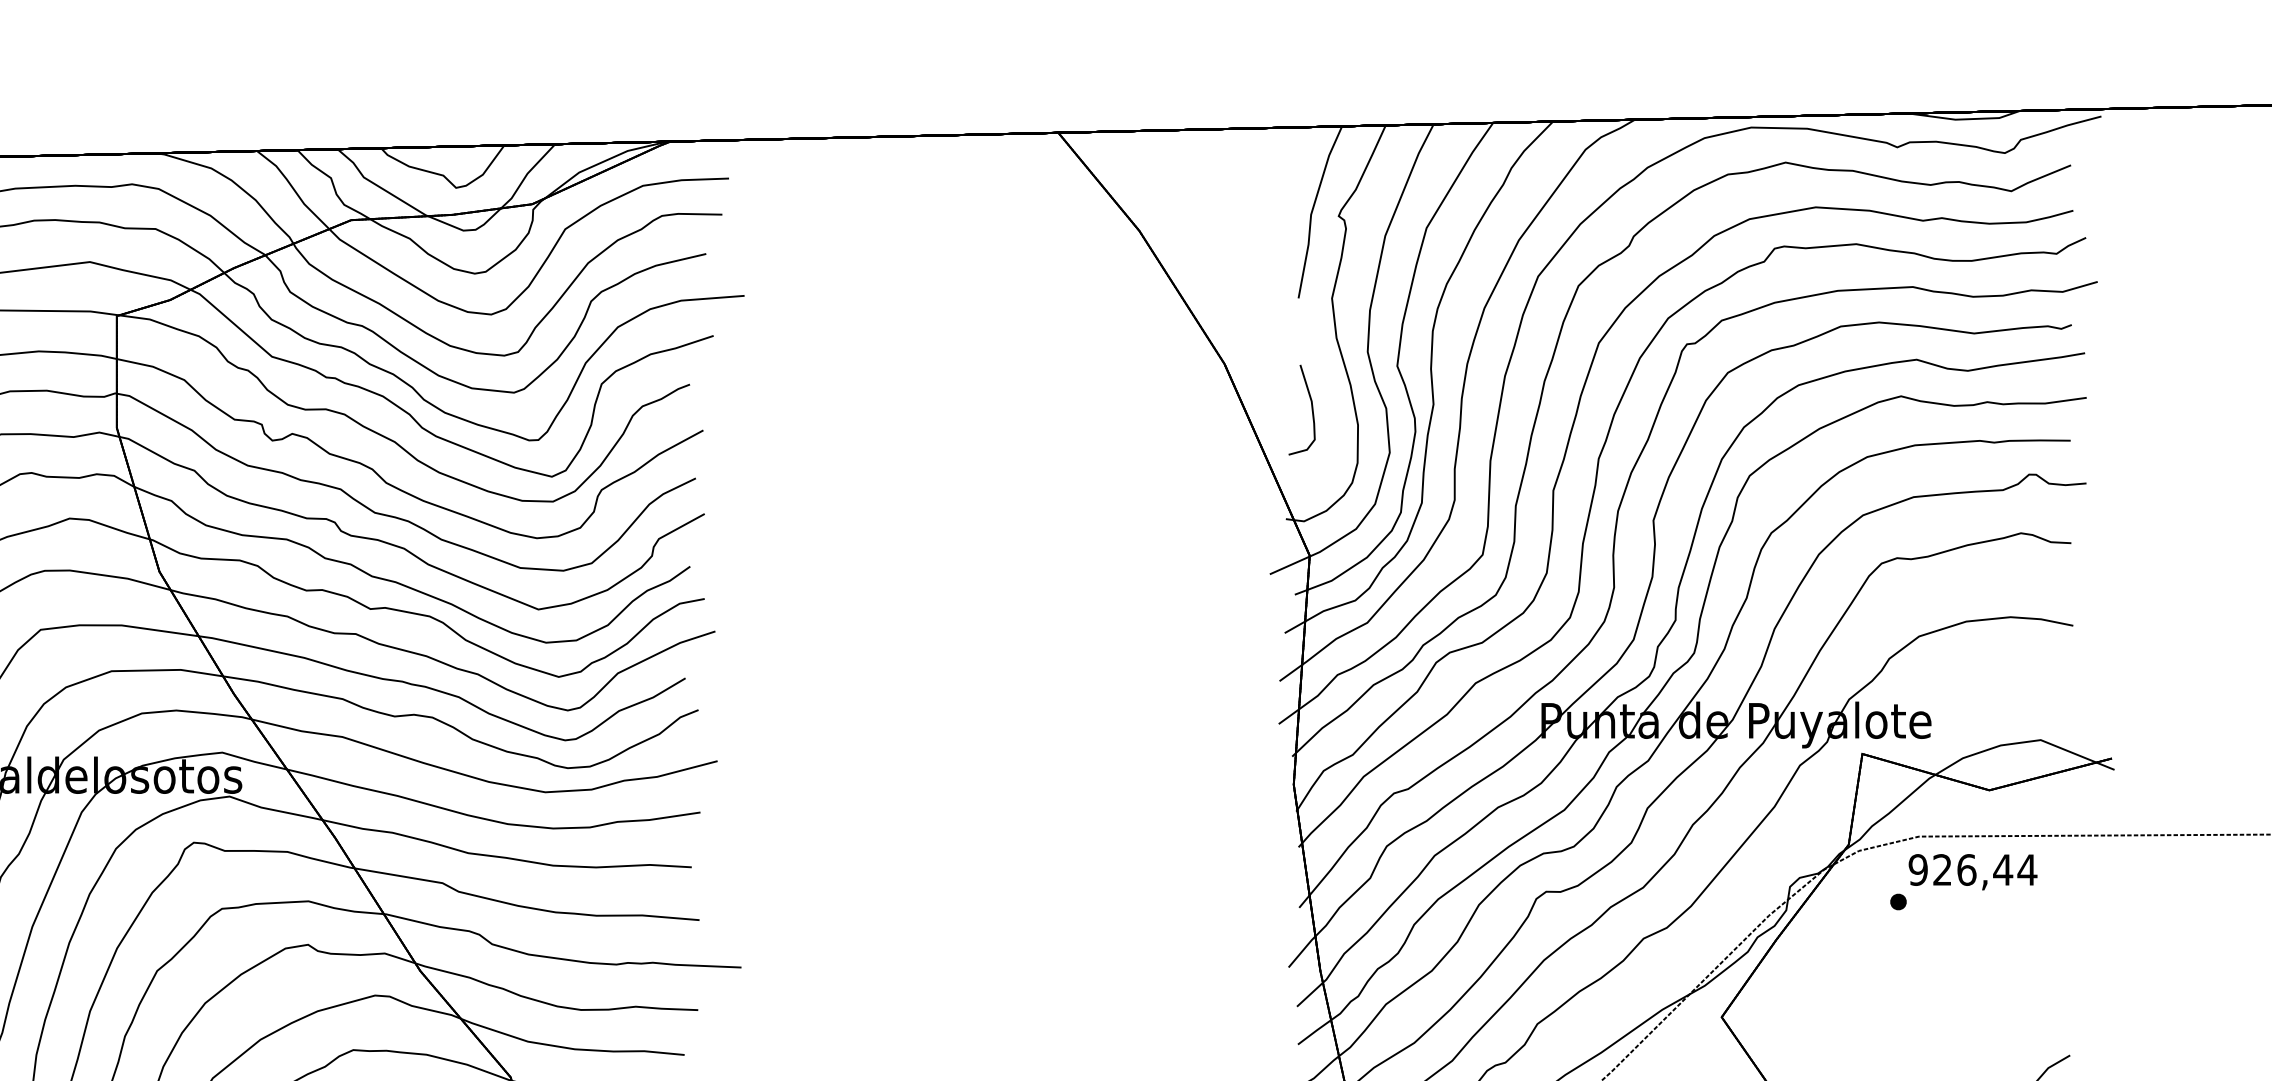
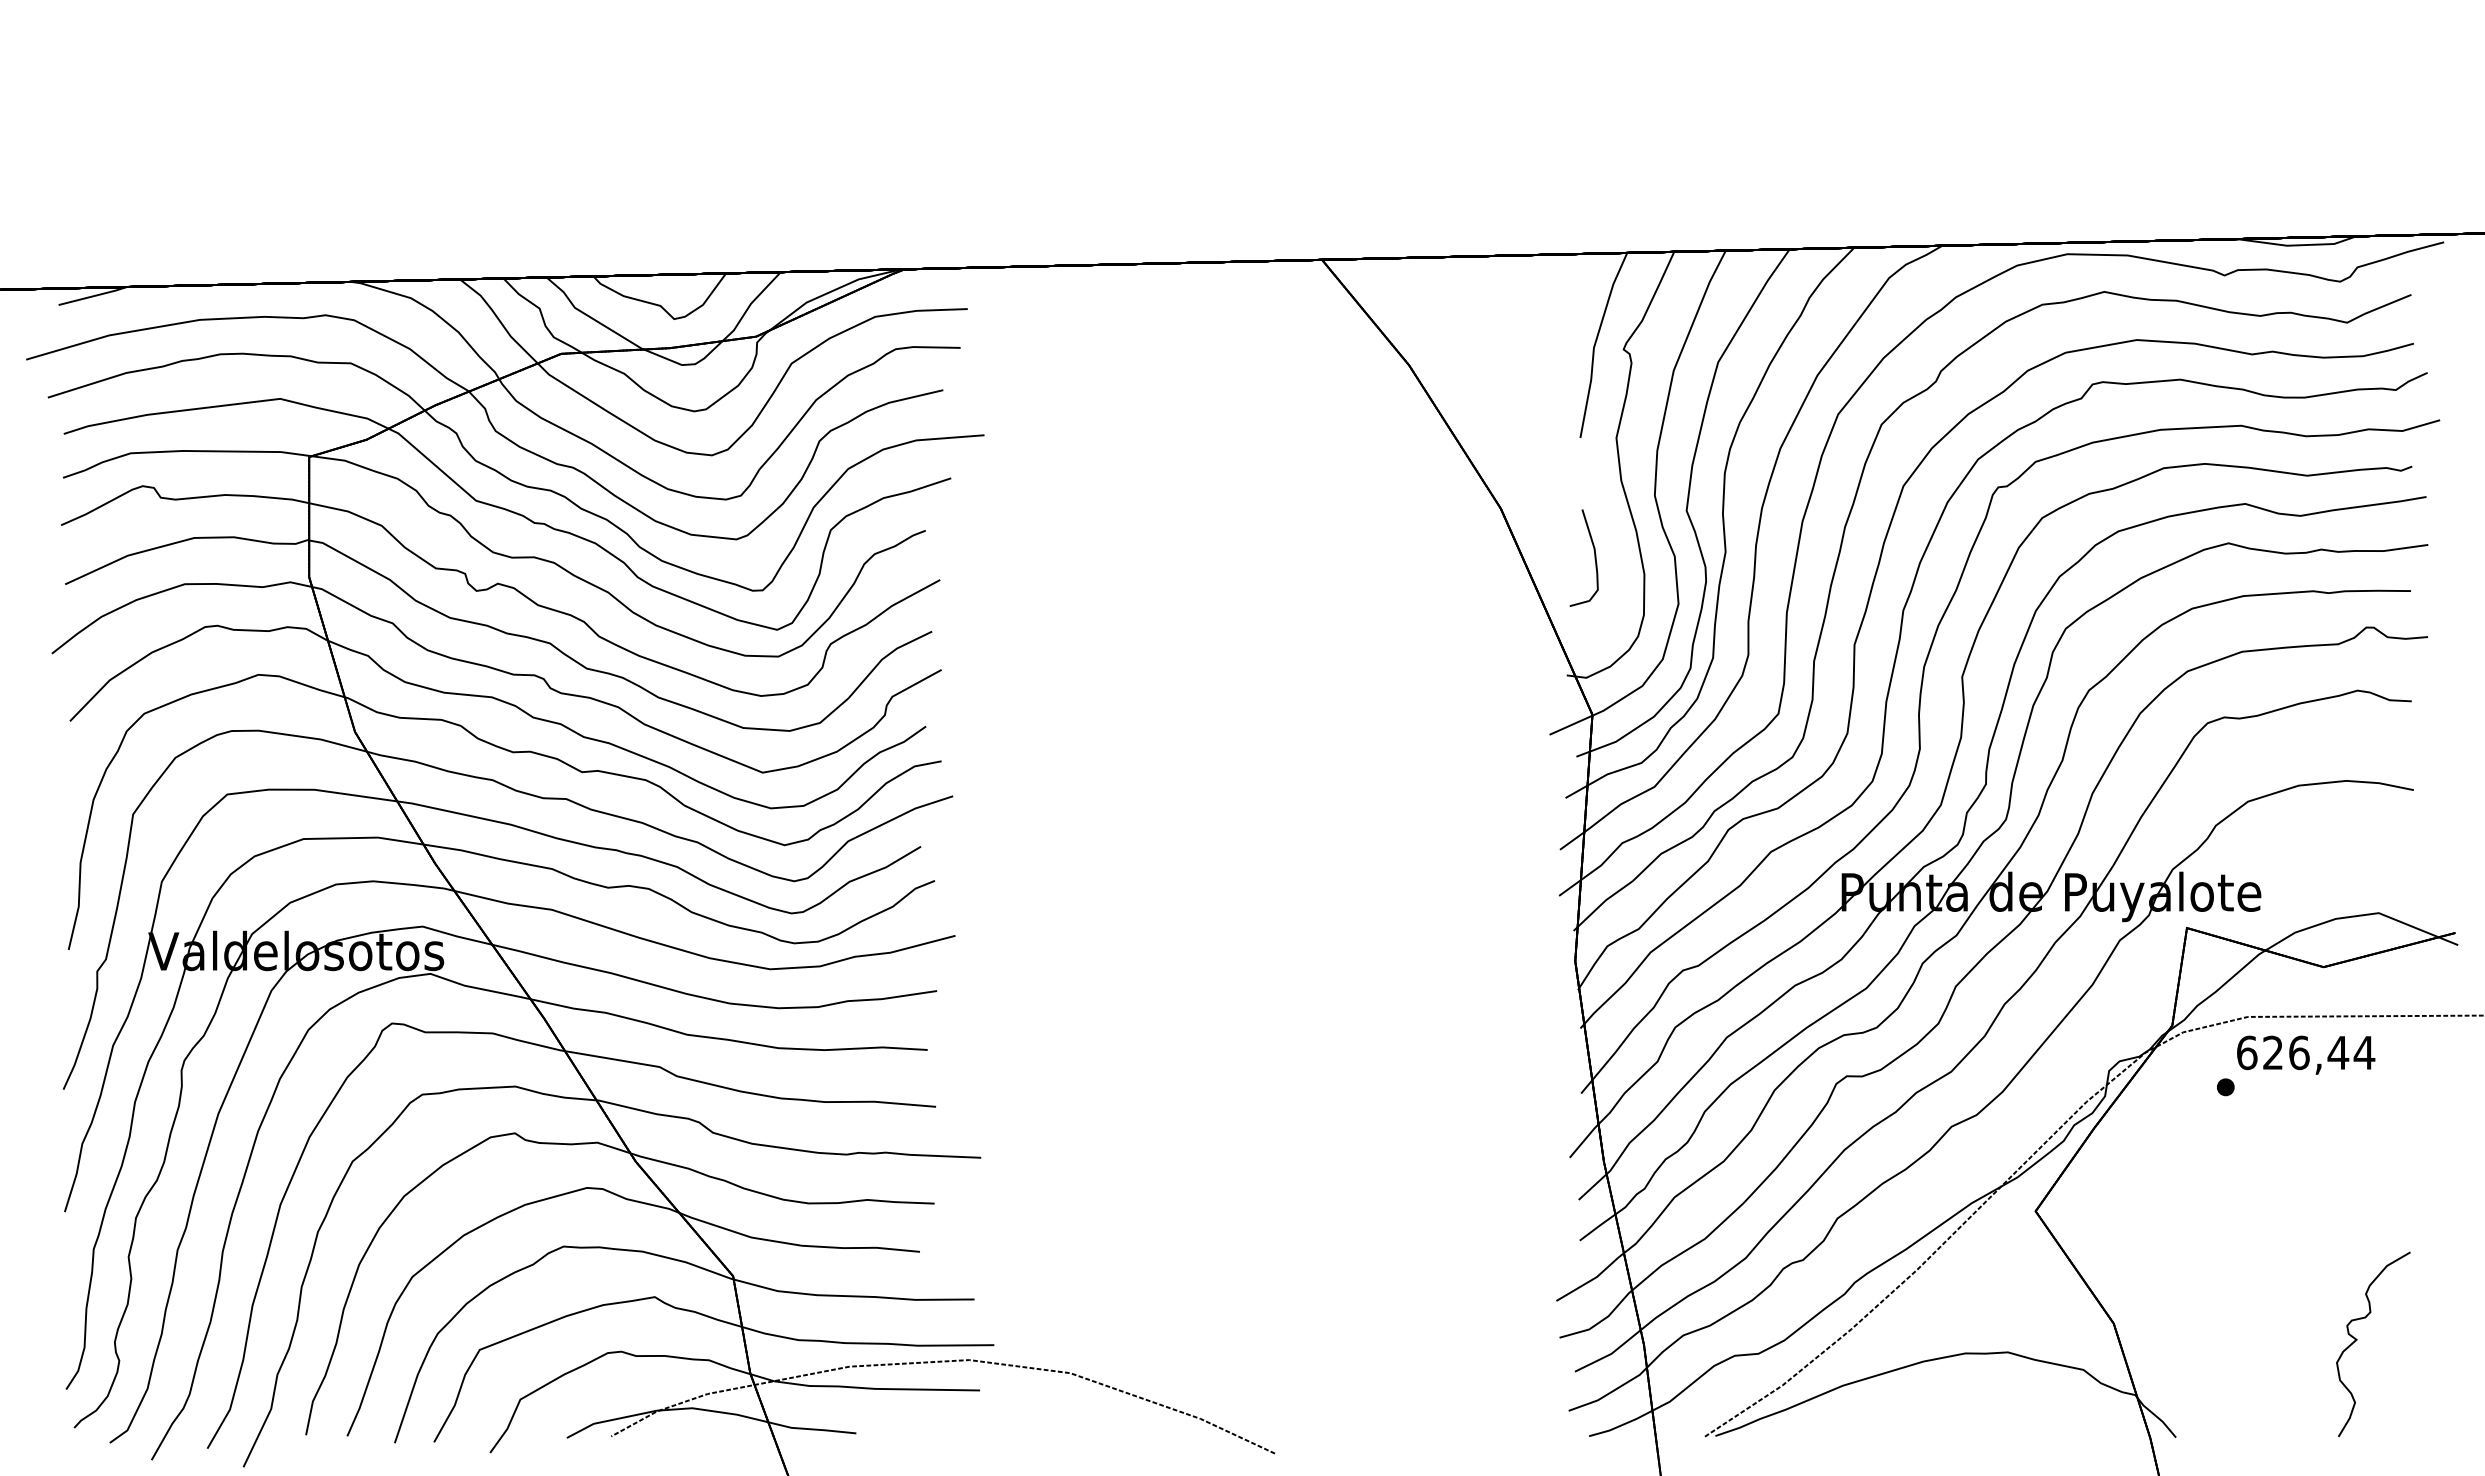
text: (1917, 869) -> (2246, 1052), 926,44 -> 626,44

